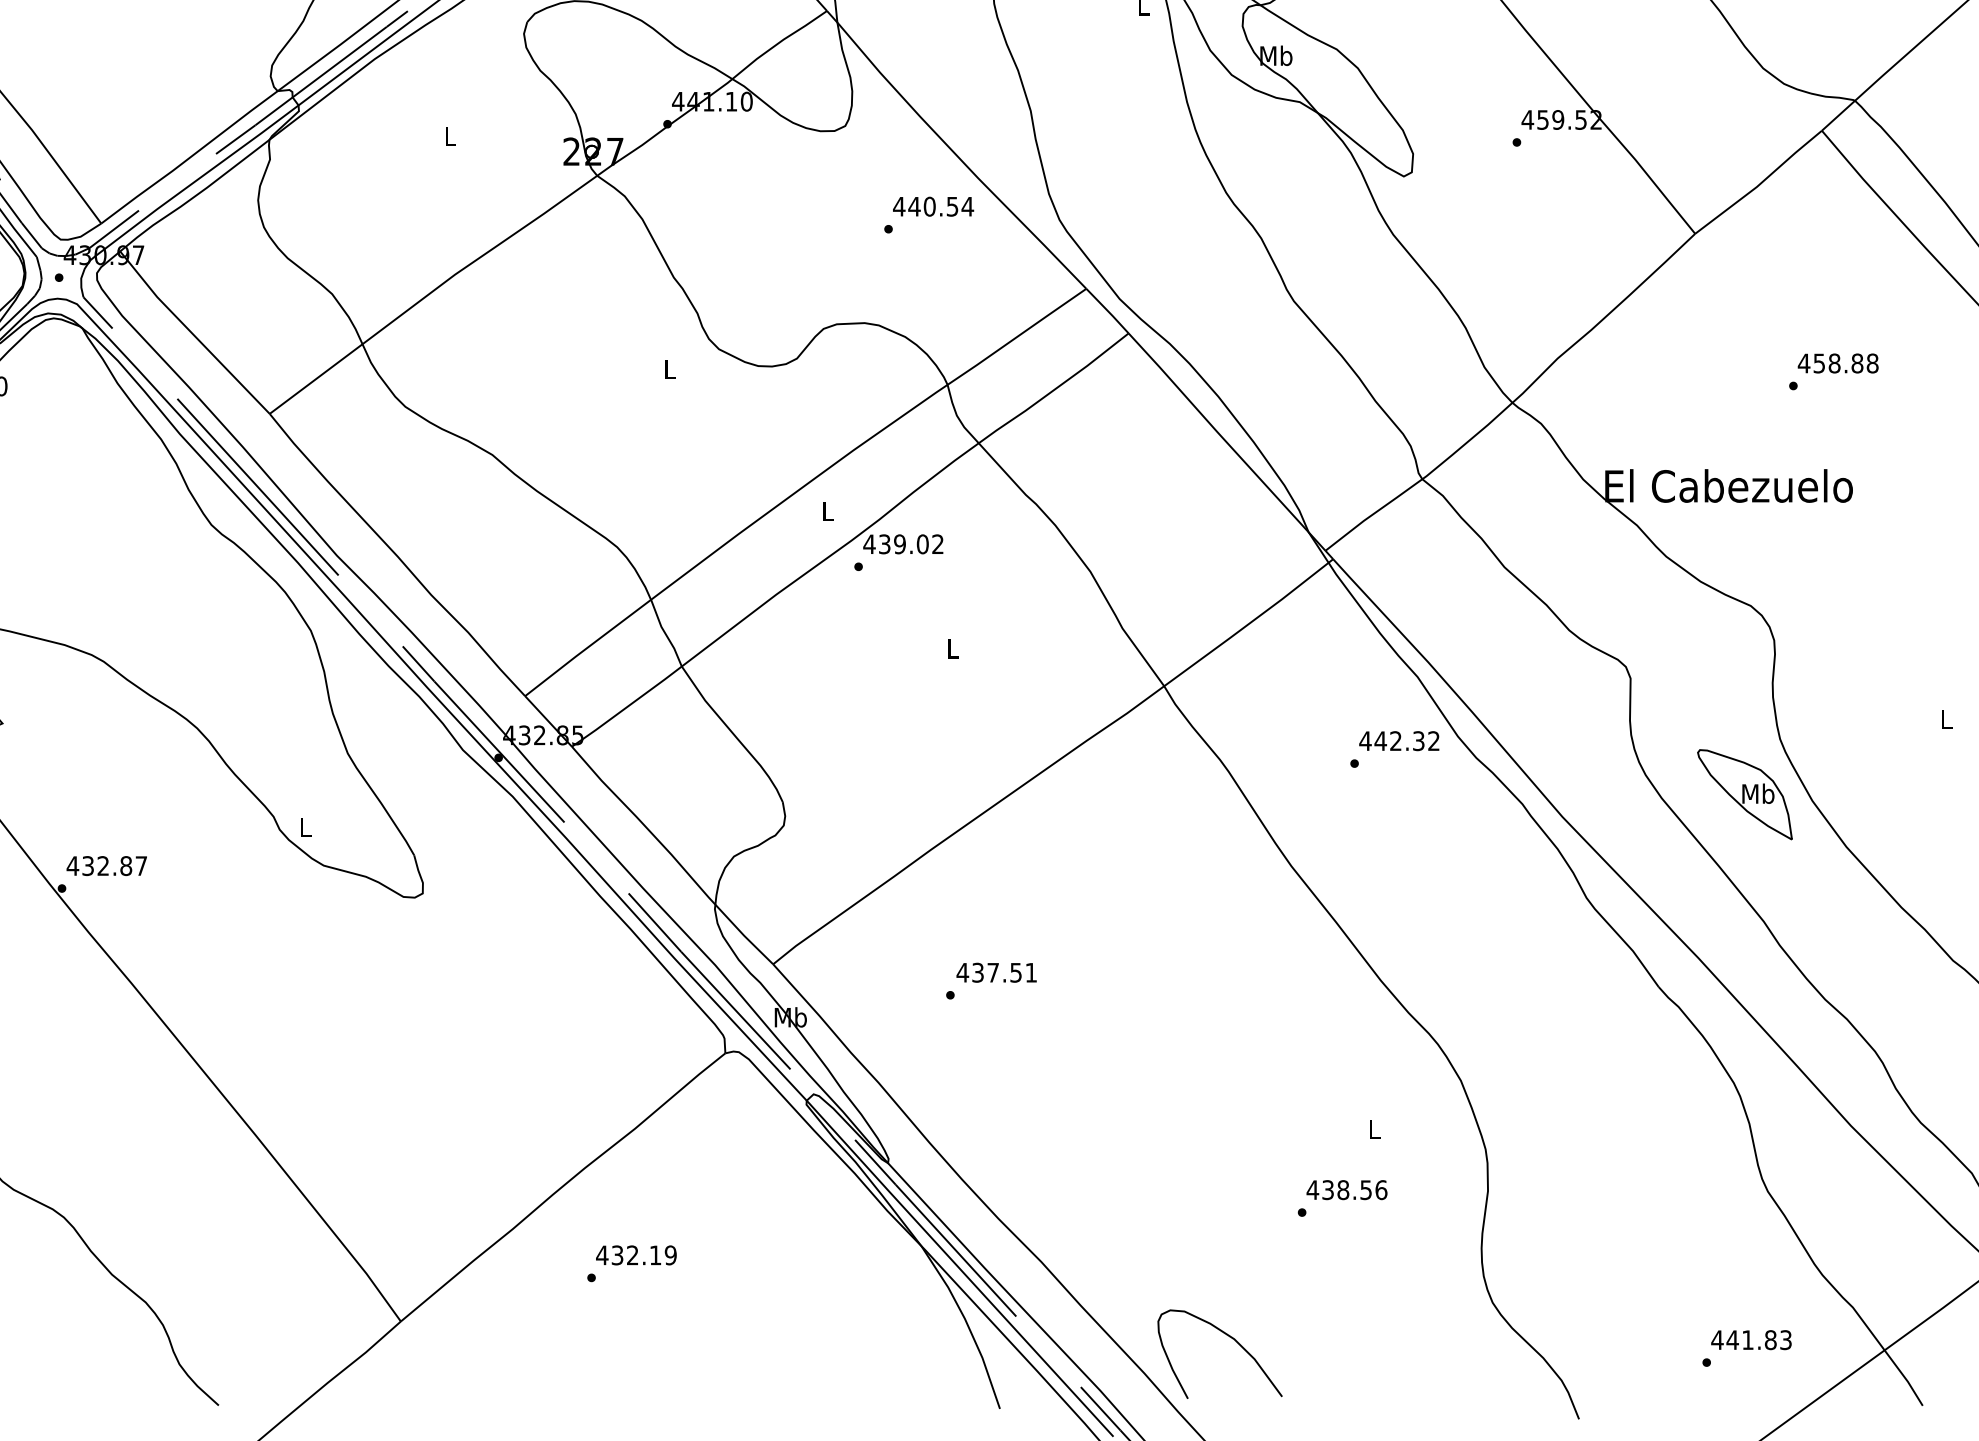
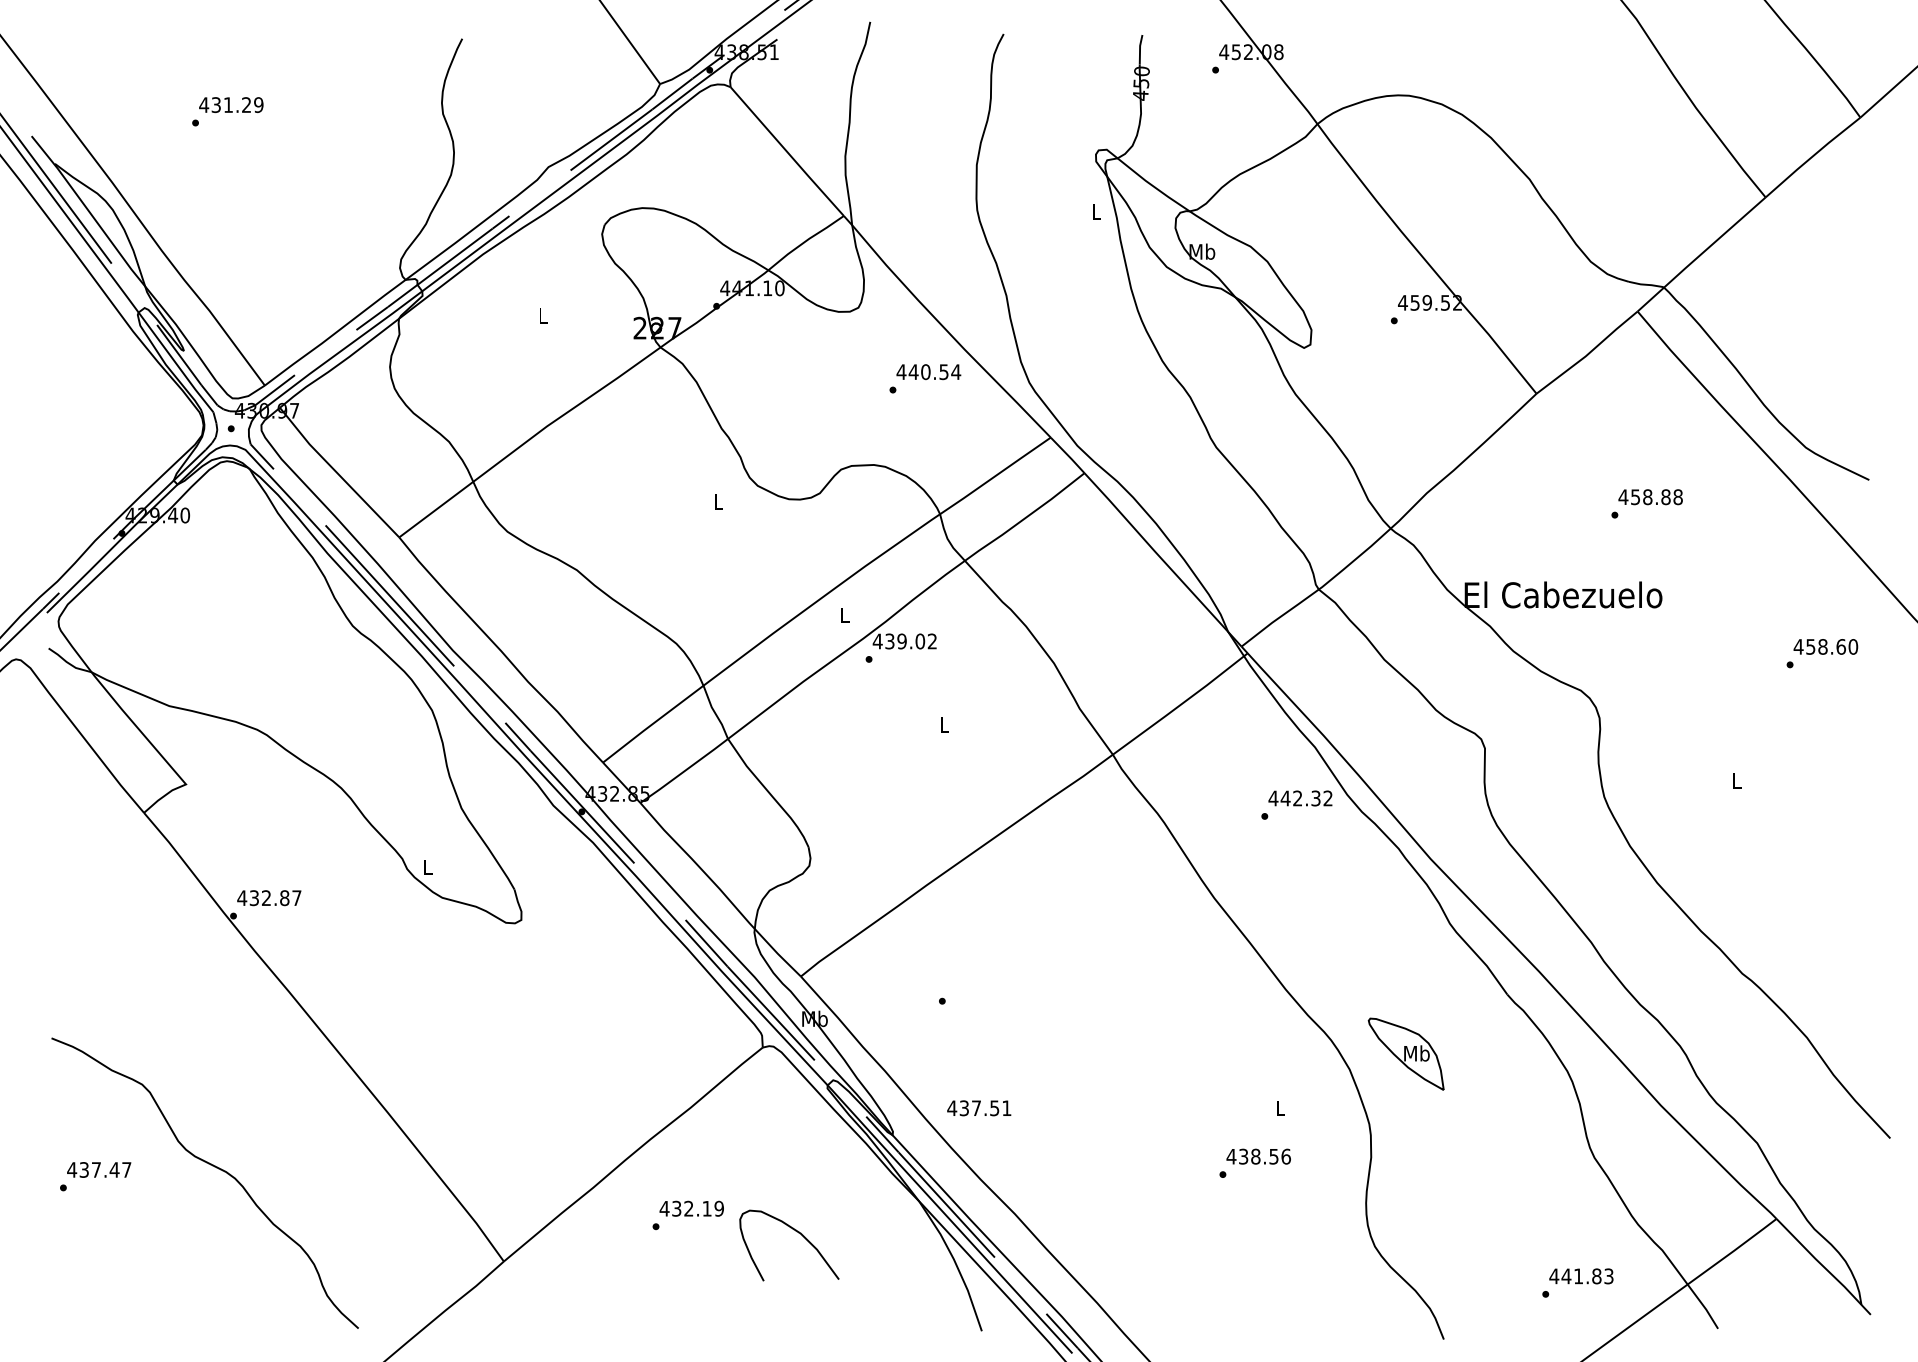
part: (1744, 793) -> (1405, 1053), moved
text: (997, 973) -> (979, 1108), moved
curve: (1231, 1339) -> (798, 1233), moved

